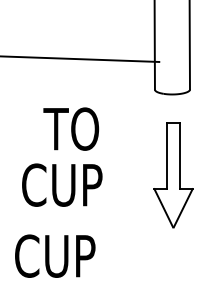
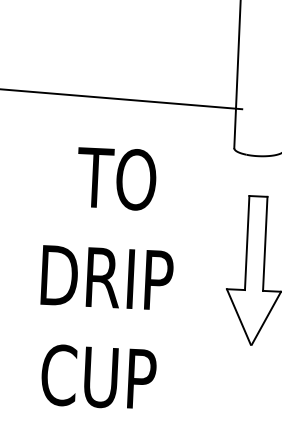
text: (71, 128) -> (117, 177), moved
text: (69, 184) -> (106, 277), CUP -> DRIP
text: (55, 255) -> (99, 376), moved

